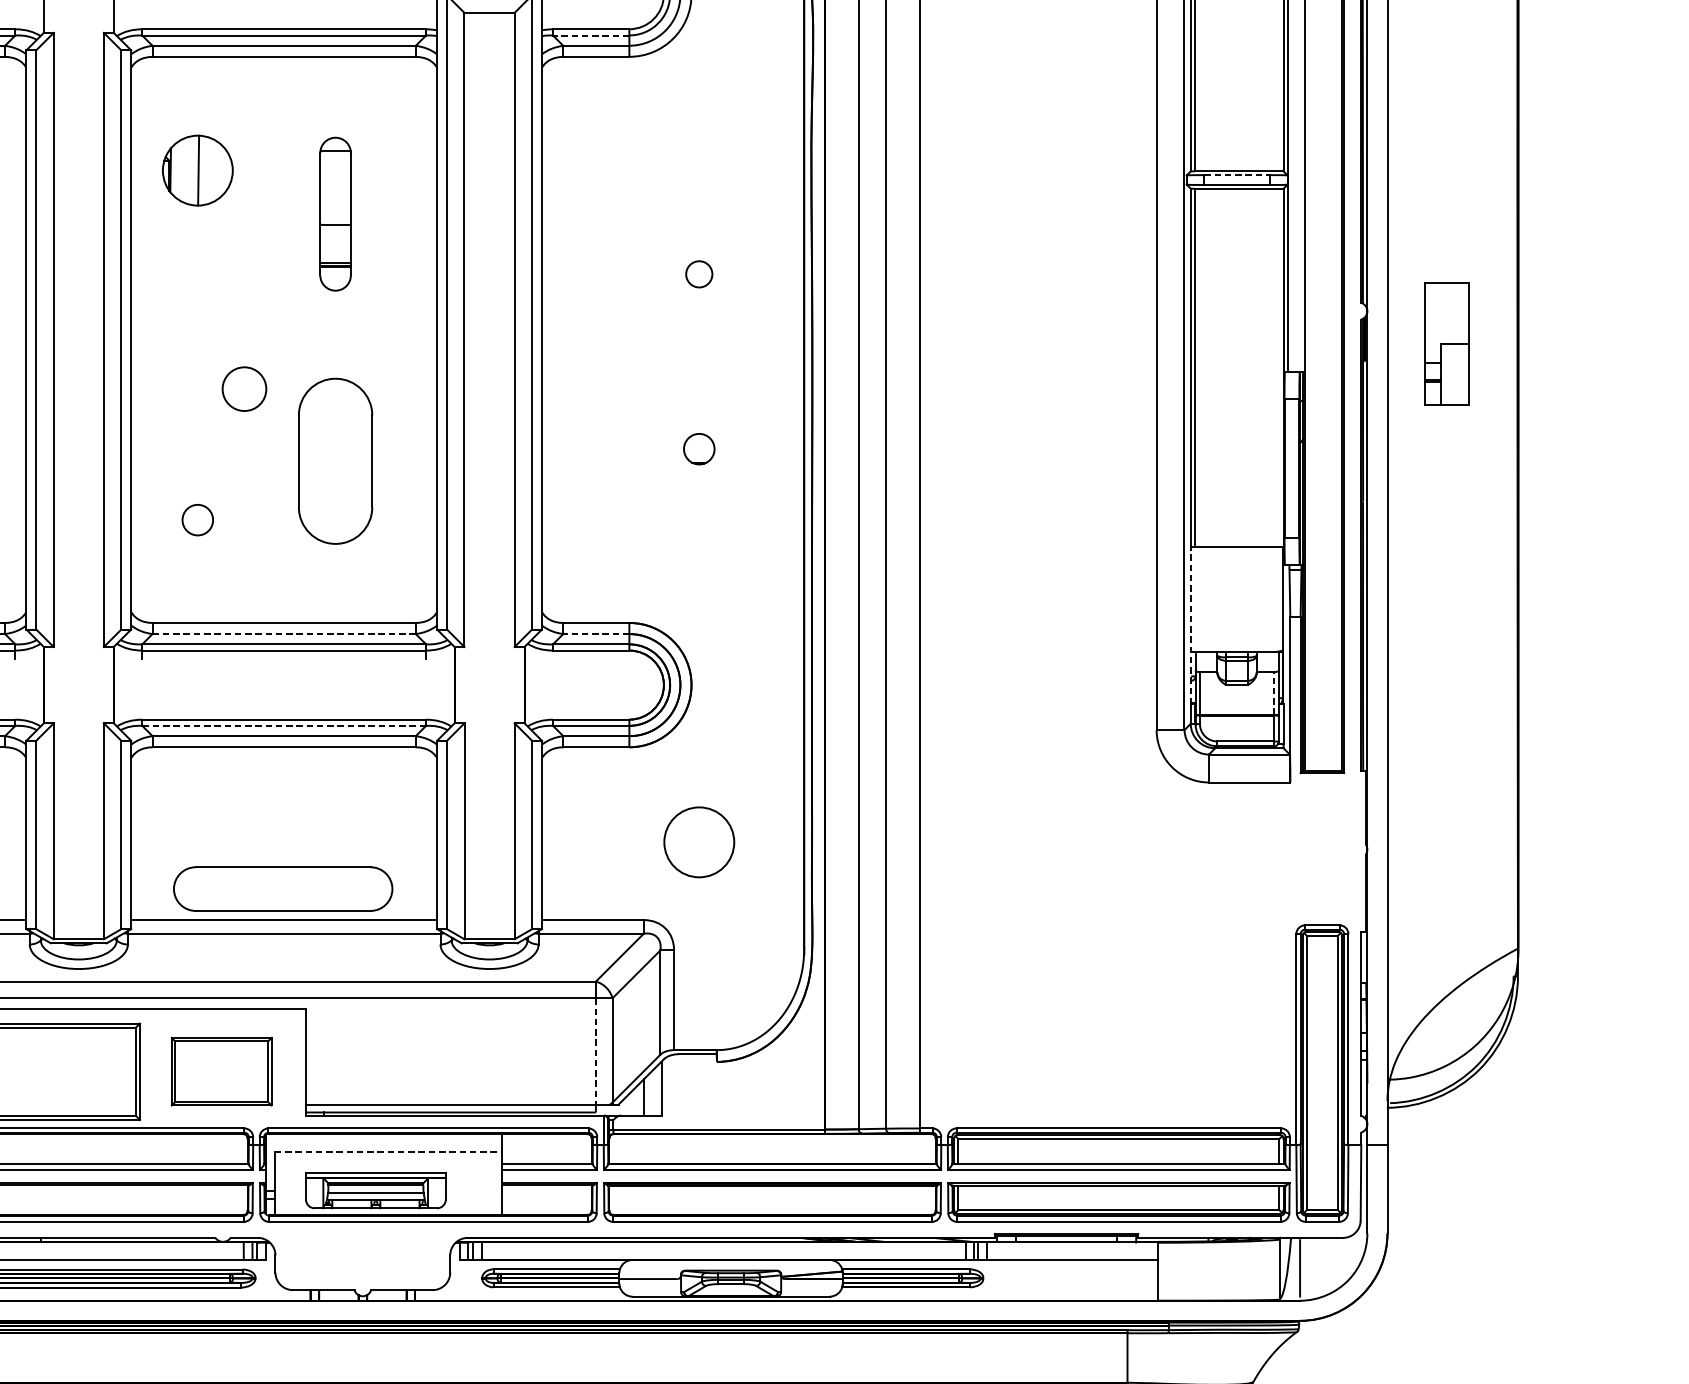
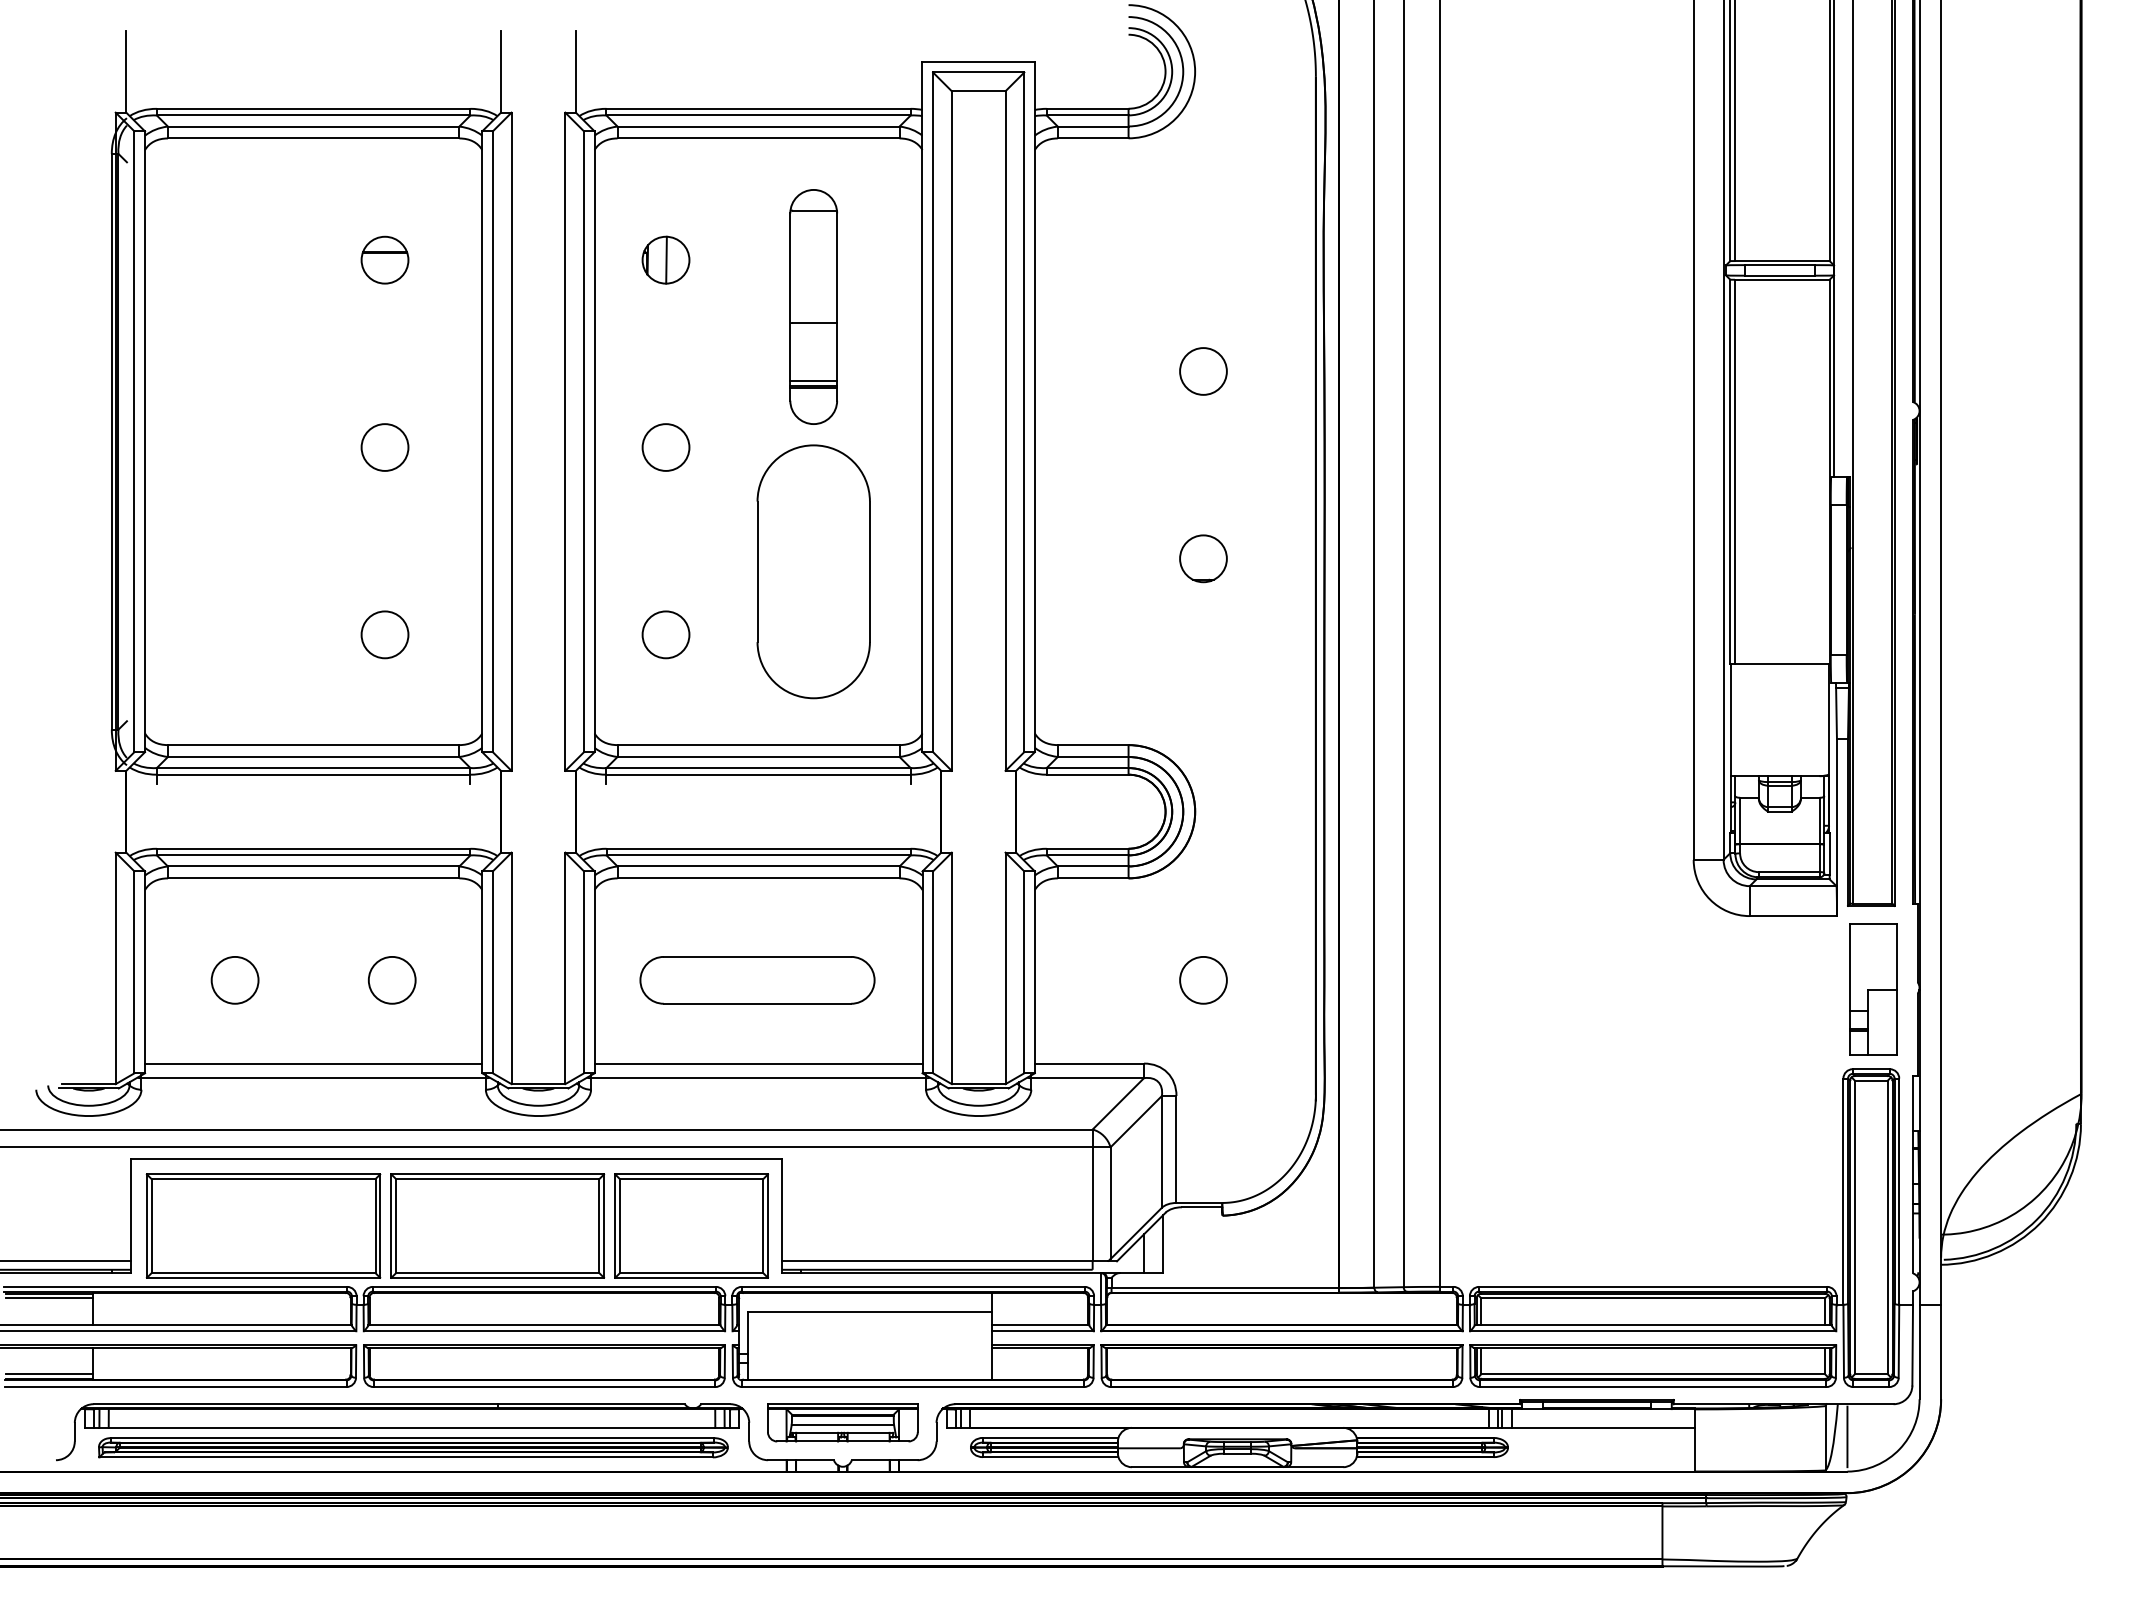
line: (591, 35) -> (1087, 115), dashed -> solid
part: (197, 169) -> (665, 259), size x0.62
line: (1237, 175) -> (1780, 265), dashed -> solid
part: (335, 213) -> (813, 306), size x1.43
circle: (699, 274) -> (1203, 371), size x1.67
part: (1446, 343) -> (1873, 989), moved
circle: (243, 389) -> (665, 447), moved
part: (699, 448) -> (1203, 558), size x1.43
part: (335, 460) -> (813, 571), size x1.43
circle: (197, 519) -> (665, 634), size x1.43
line: (1190, 625) -> (1730, 747), dashed -> solid
line: (284, 634) -> (758, 757), dashed -> solid
line: (595, 634) -> (1092, 757), dashed -> solid
line: (1274, 693) -> (1819, 820), dashed -> solid
line: (284, 725) -> (758, 855), dashed -> solid
circle: (699, 842) -> (1203, 980), size x0.62
part: (283, 889) -> (757, 980), moved
line: (595, 1051) -> (1092, 1204), dashed -> solid
part: (221, 1071) -> (691, 1225), size x1.43
line: (388, 1151) -> (870, 1311), dashed -> solid
part: (375, 1190) -> (842, 1422), moved

